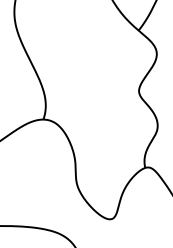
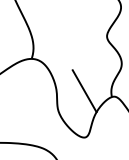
line: (110, 160) -> (84, 91), added

